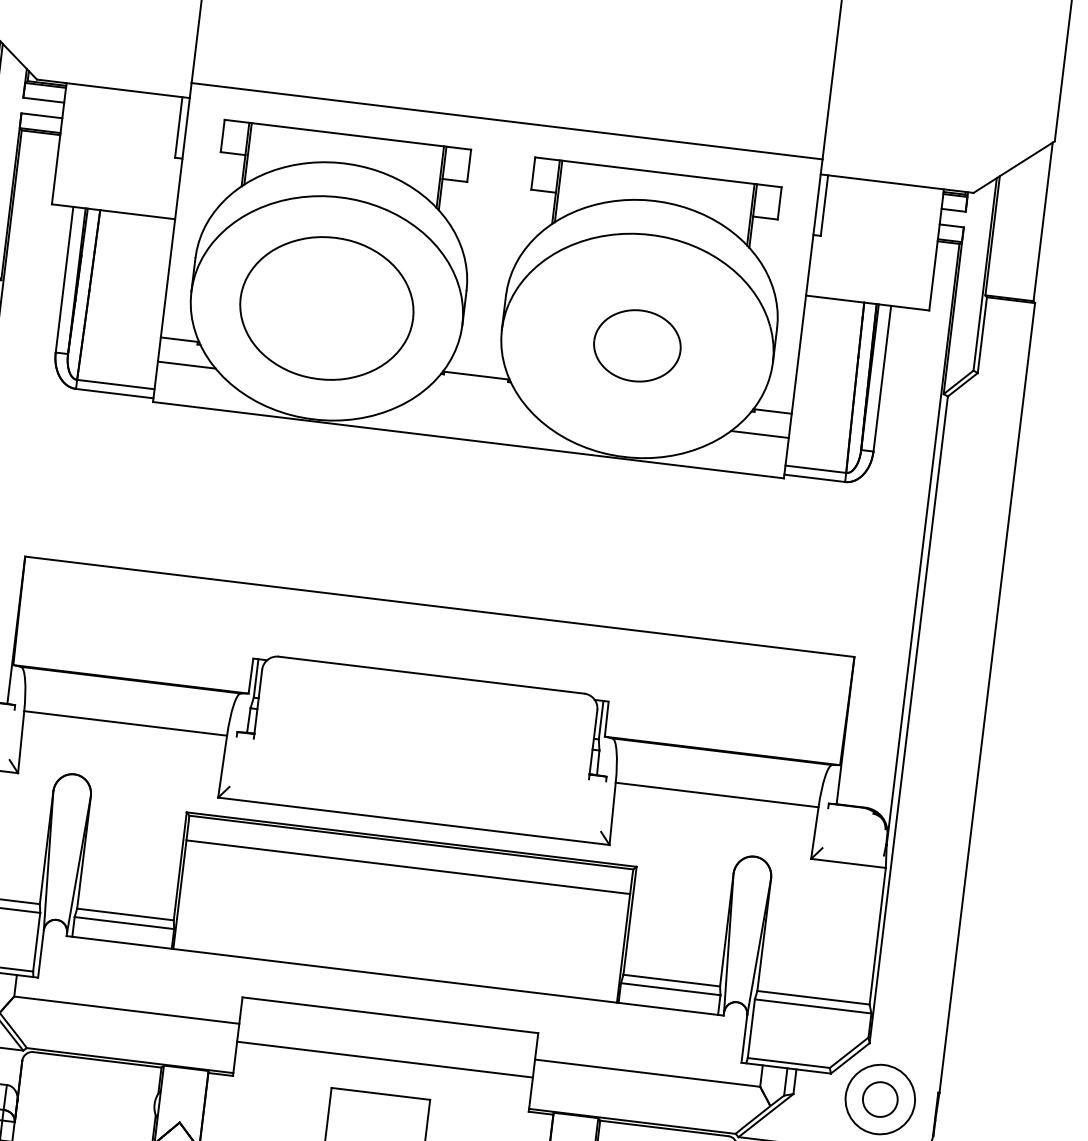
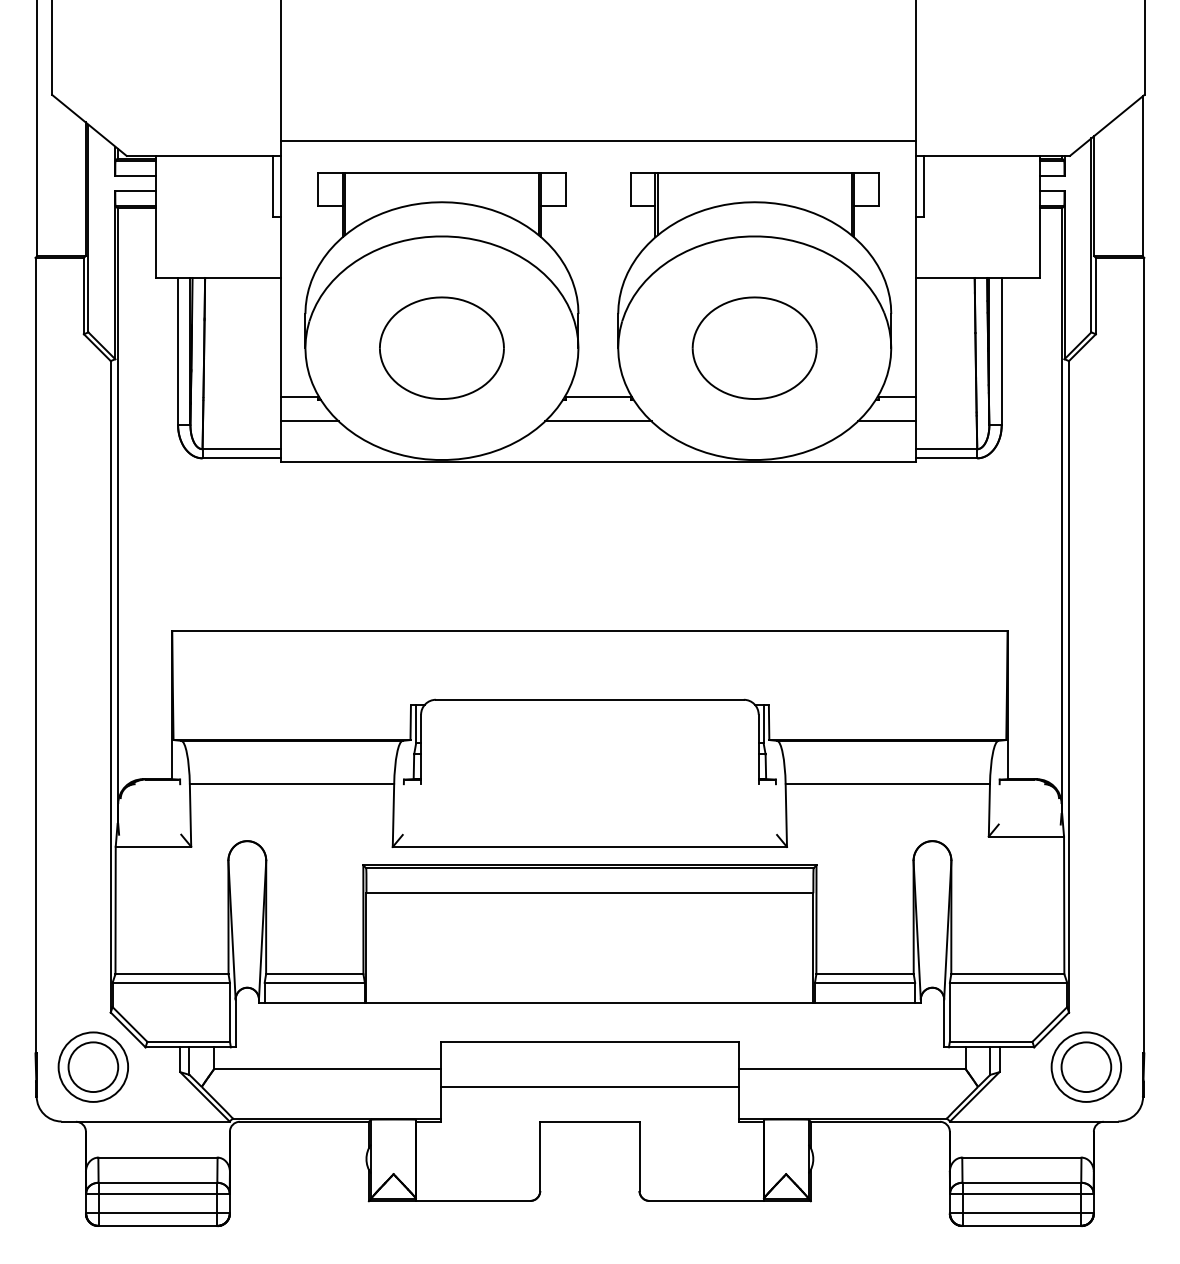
part: (326, 307) -> (441, 347), size x0.71
part: (637, 345) -> (754, 347), size x1.43
line: (473, 399) -> (598, 421), added
circle: (880, 1099) -> (1086, 1067), size x1.43

